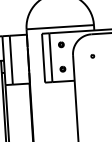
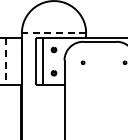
line: (59, 27) -> (53, 33), solid -> dashed
line: (11, 61) -> (5, 62), solid -> dashed

